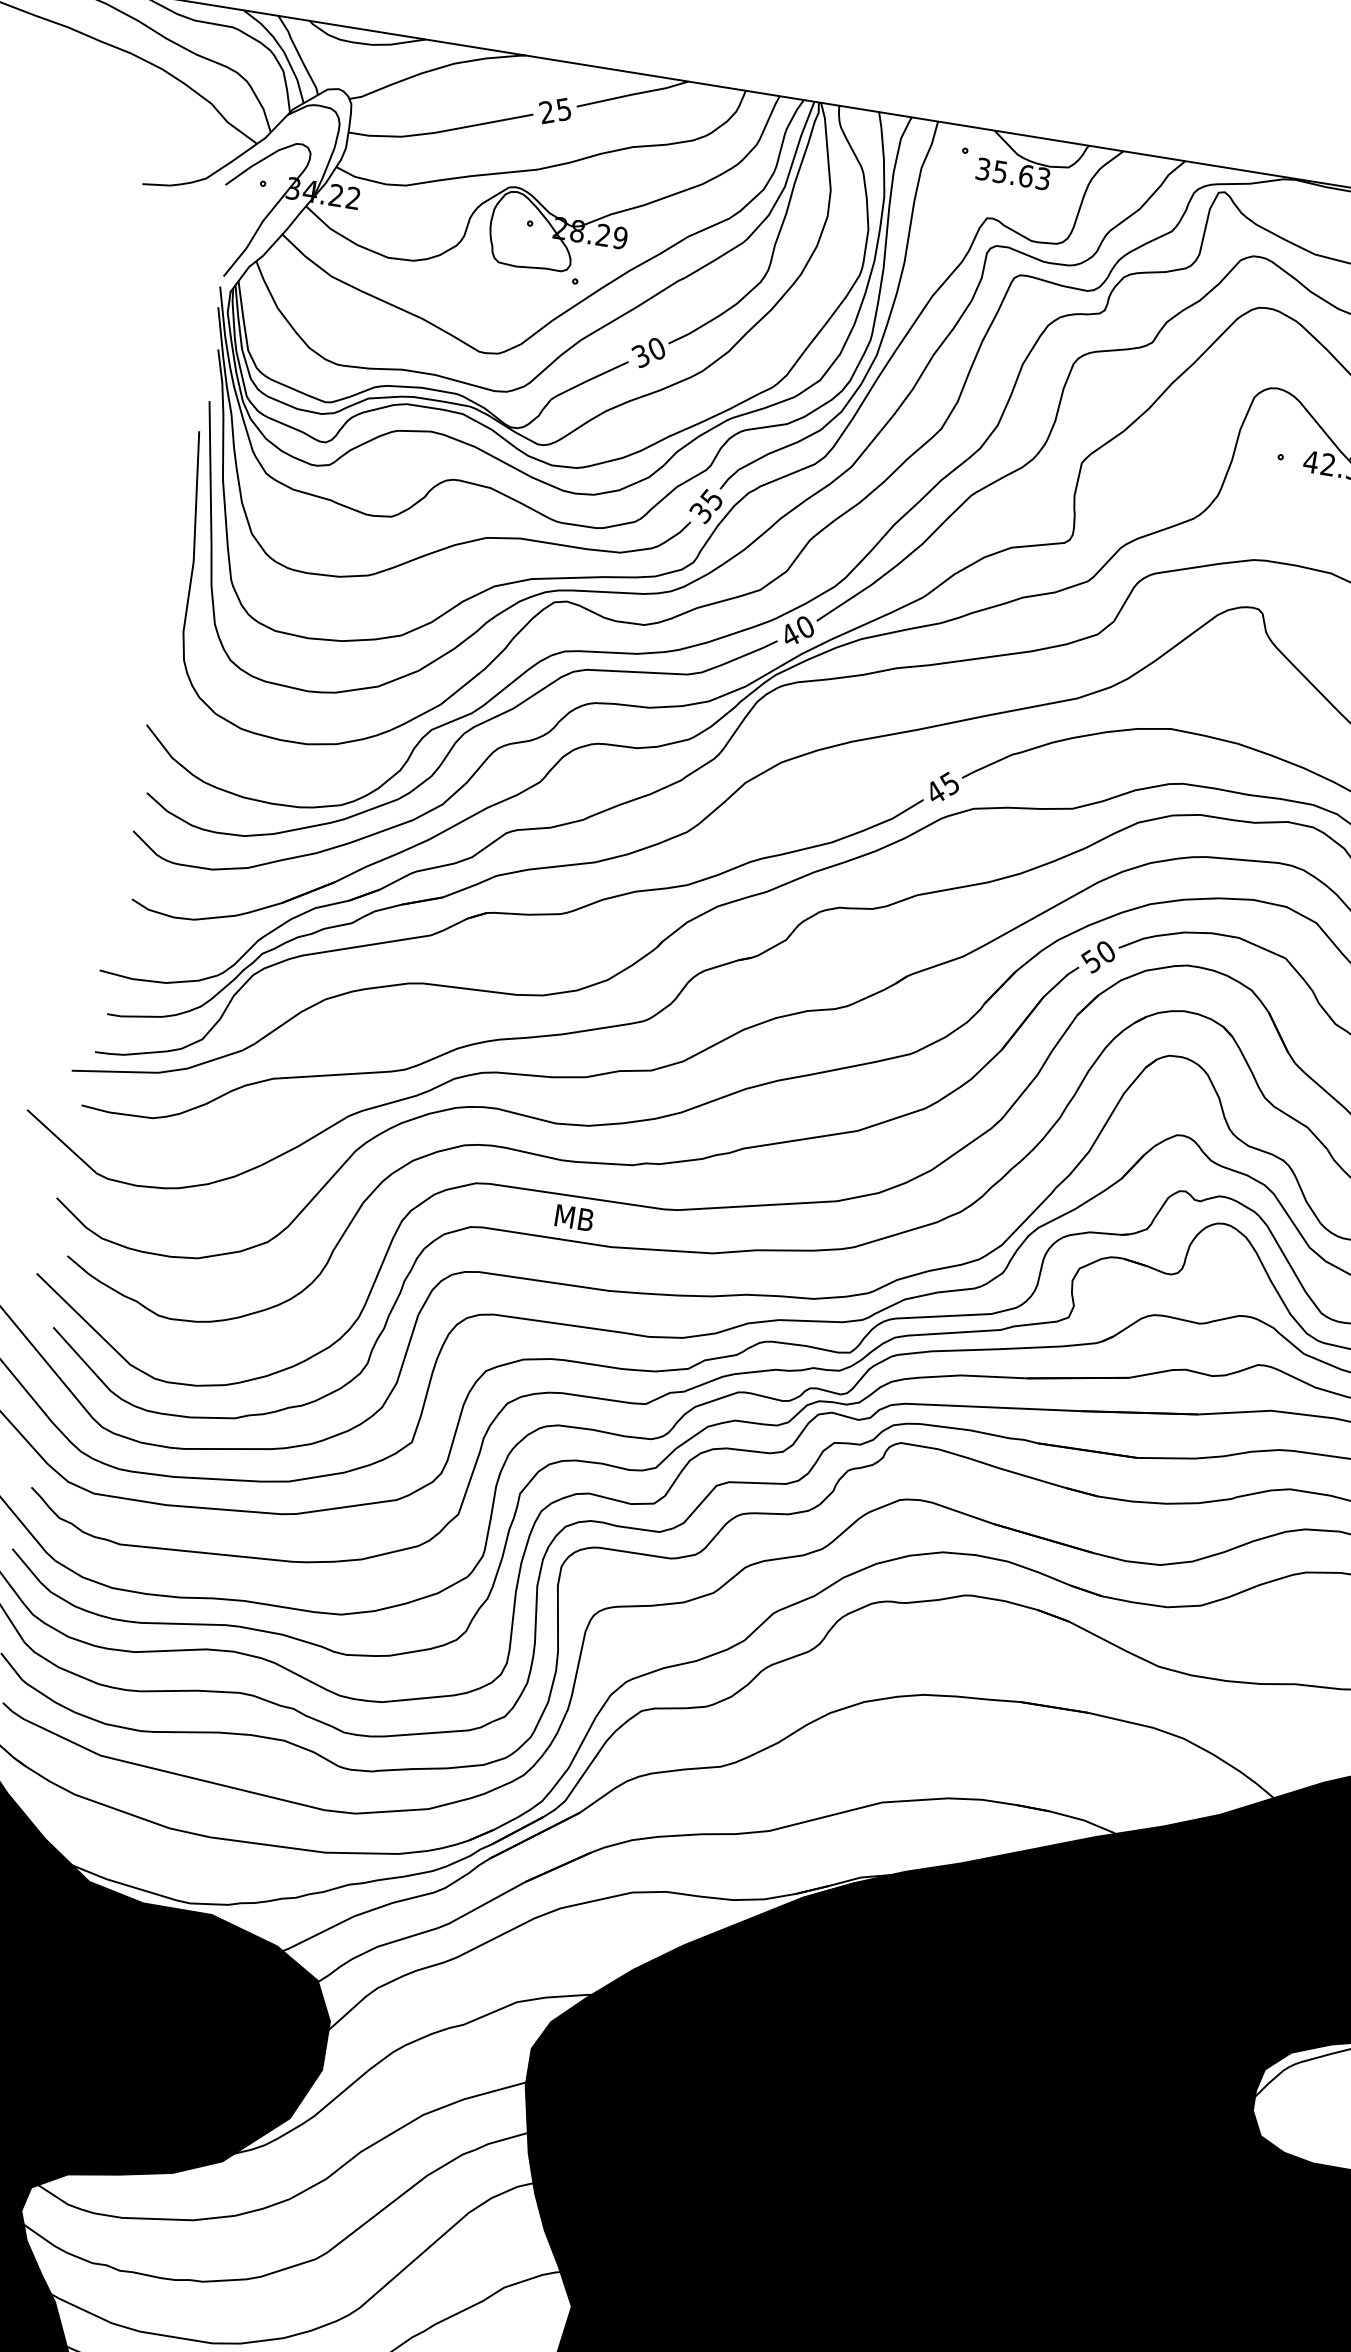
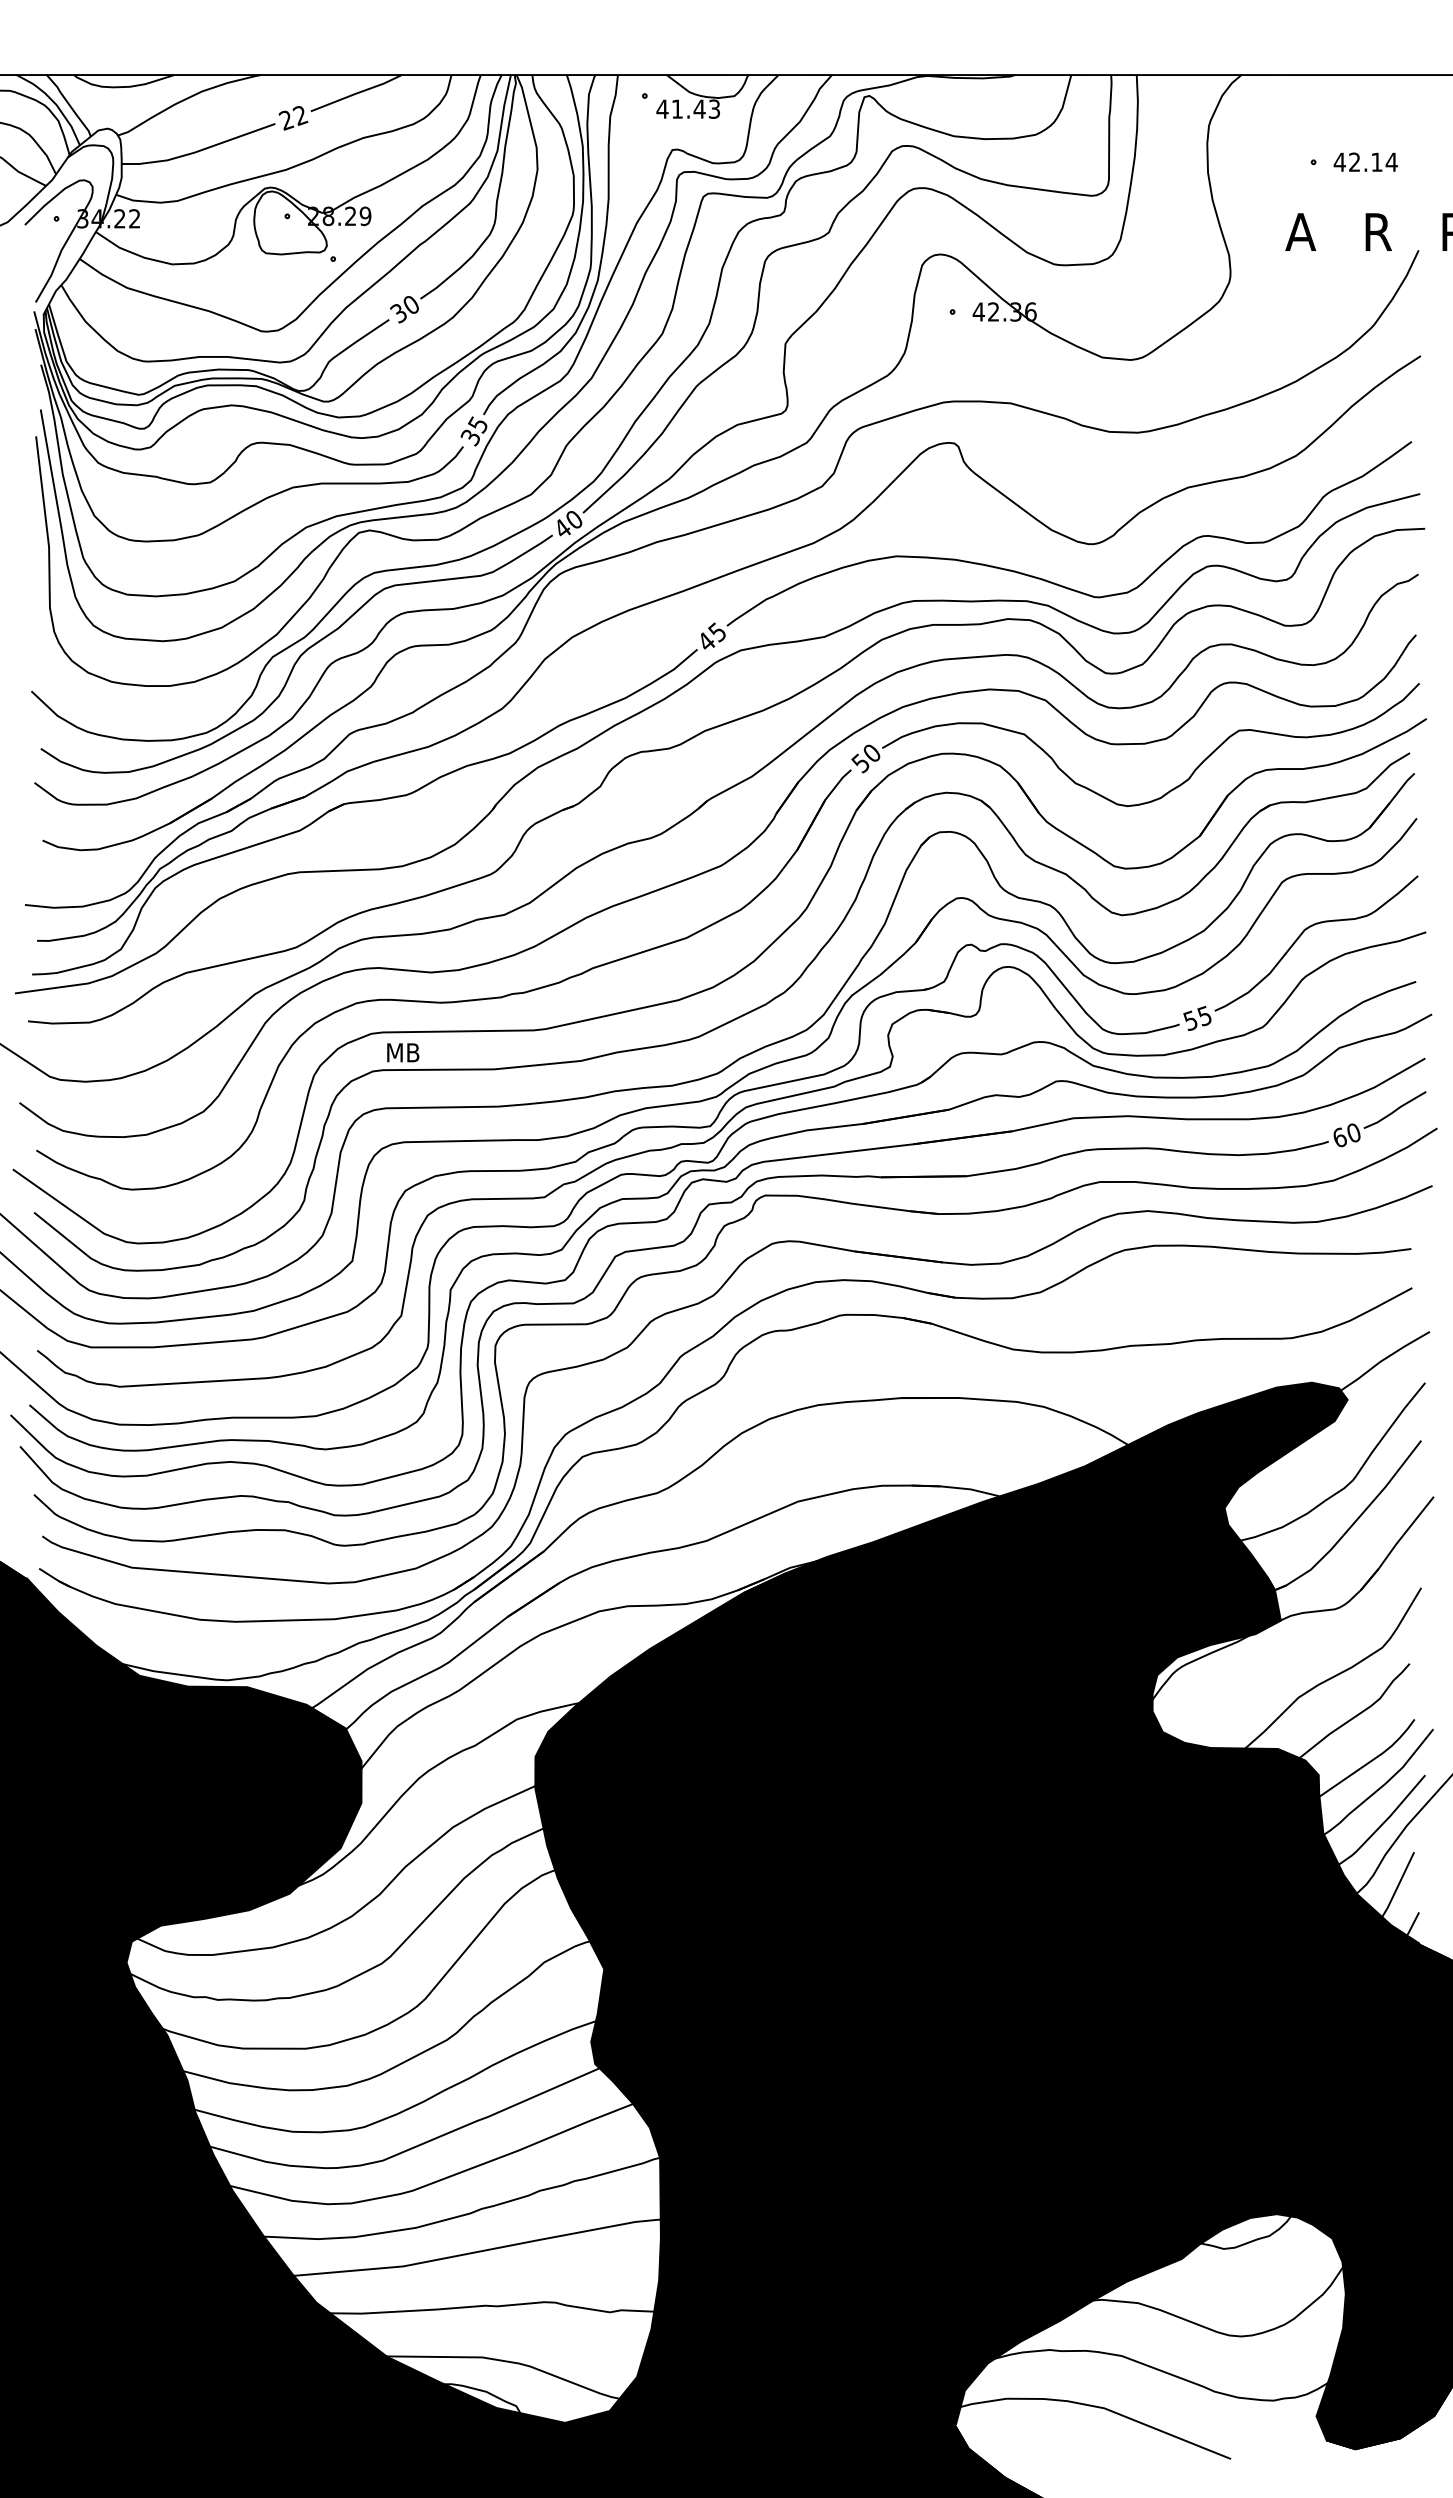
text: (563, 109) -> (300, 115), 25 -> 22
text: (1004, 171) -> (680, 108), 35.63 -> 41.43
text: (574, 1217) -> (403, 1052), moved

